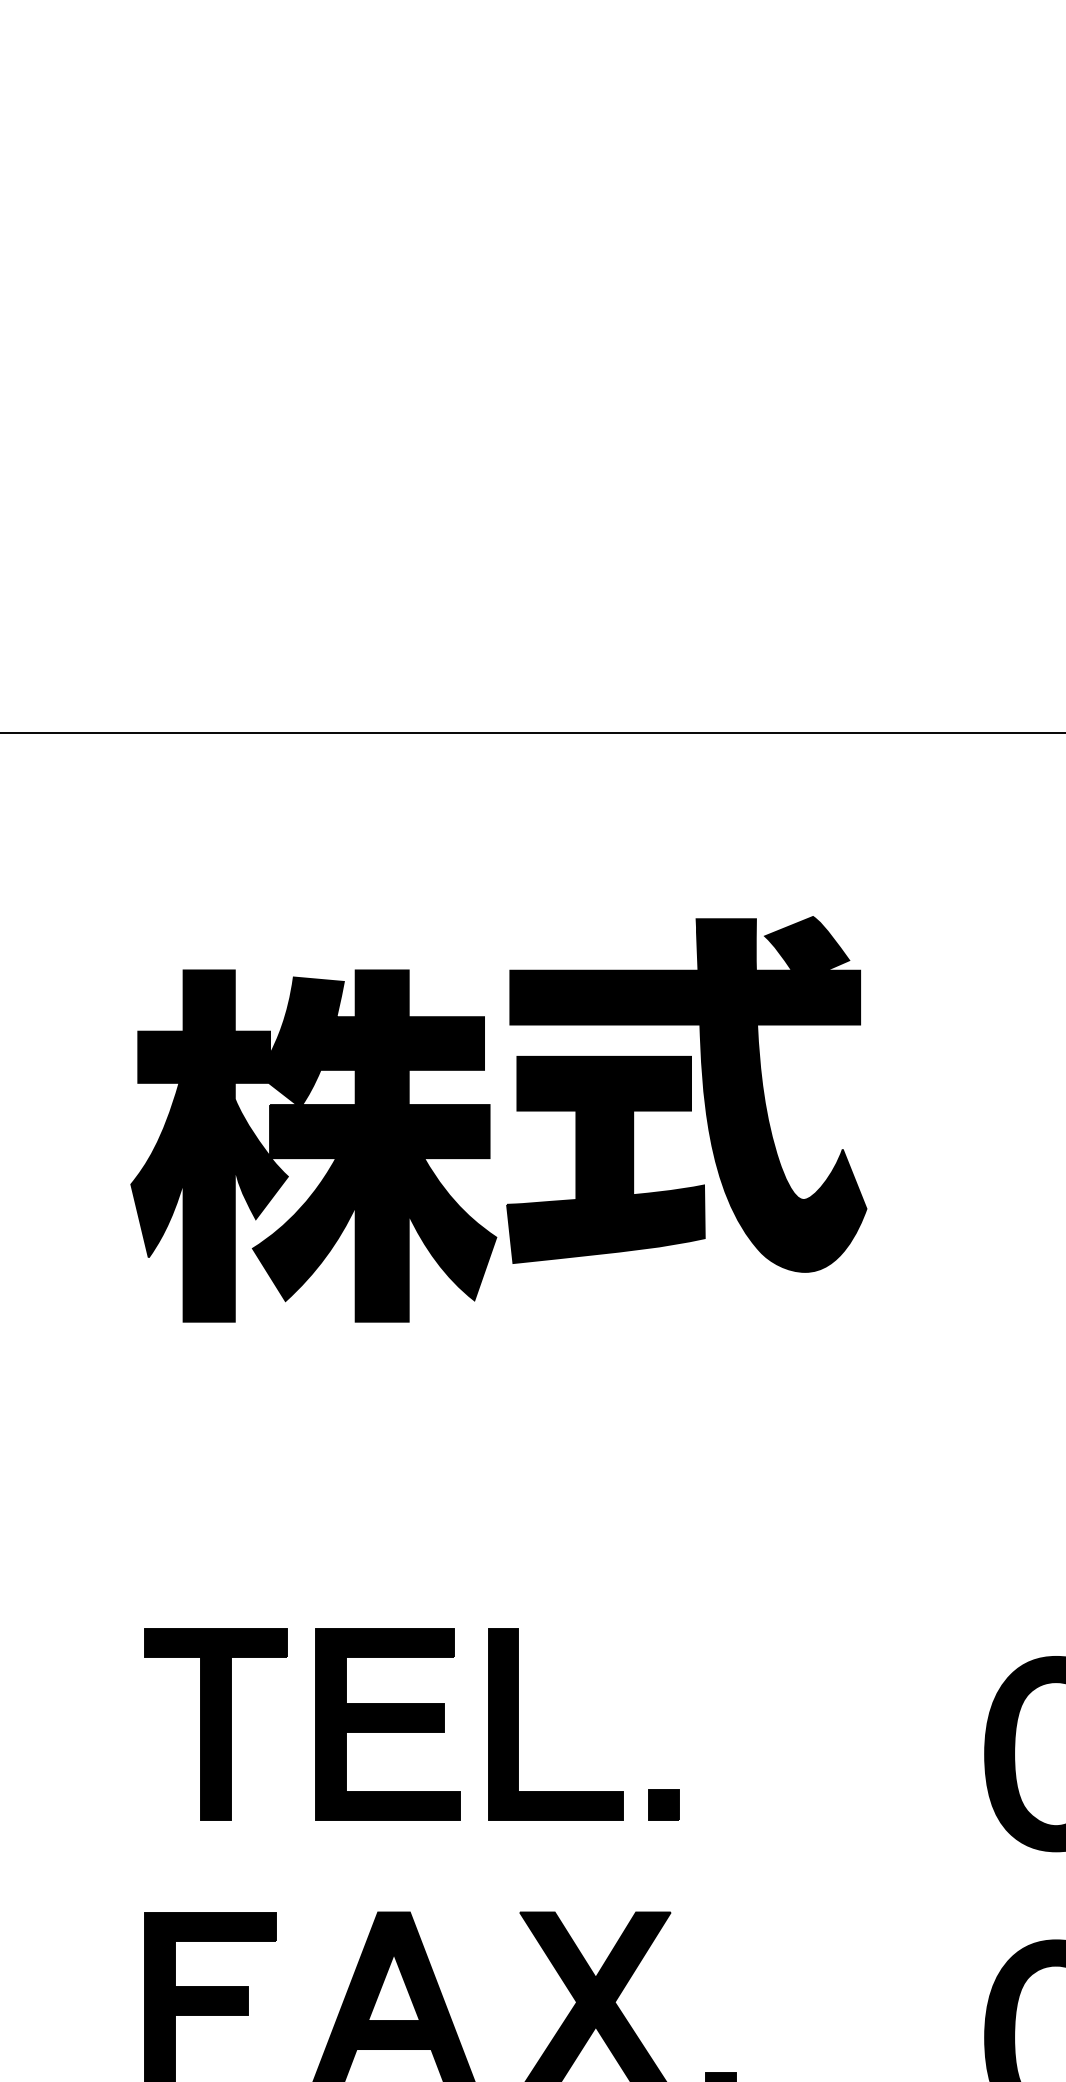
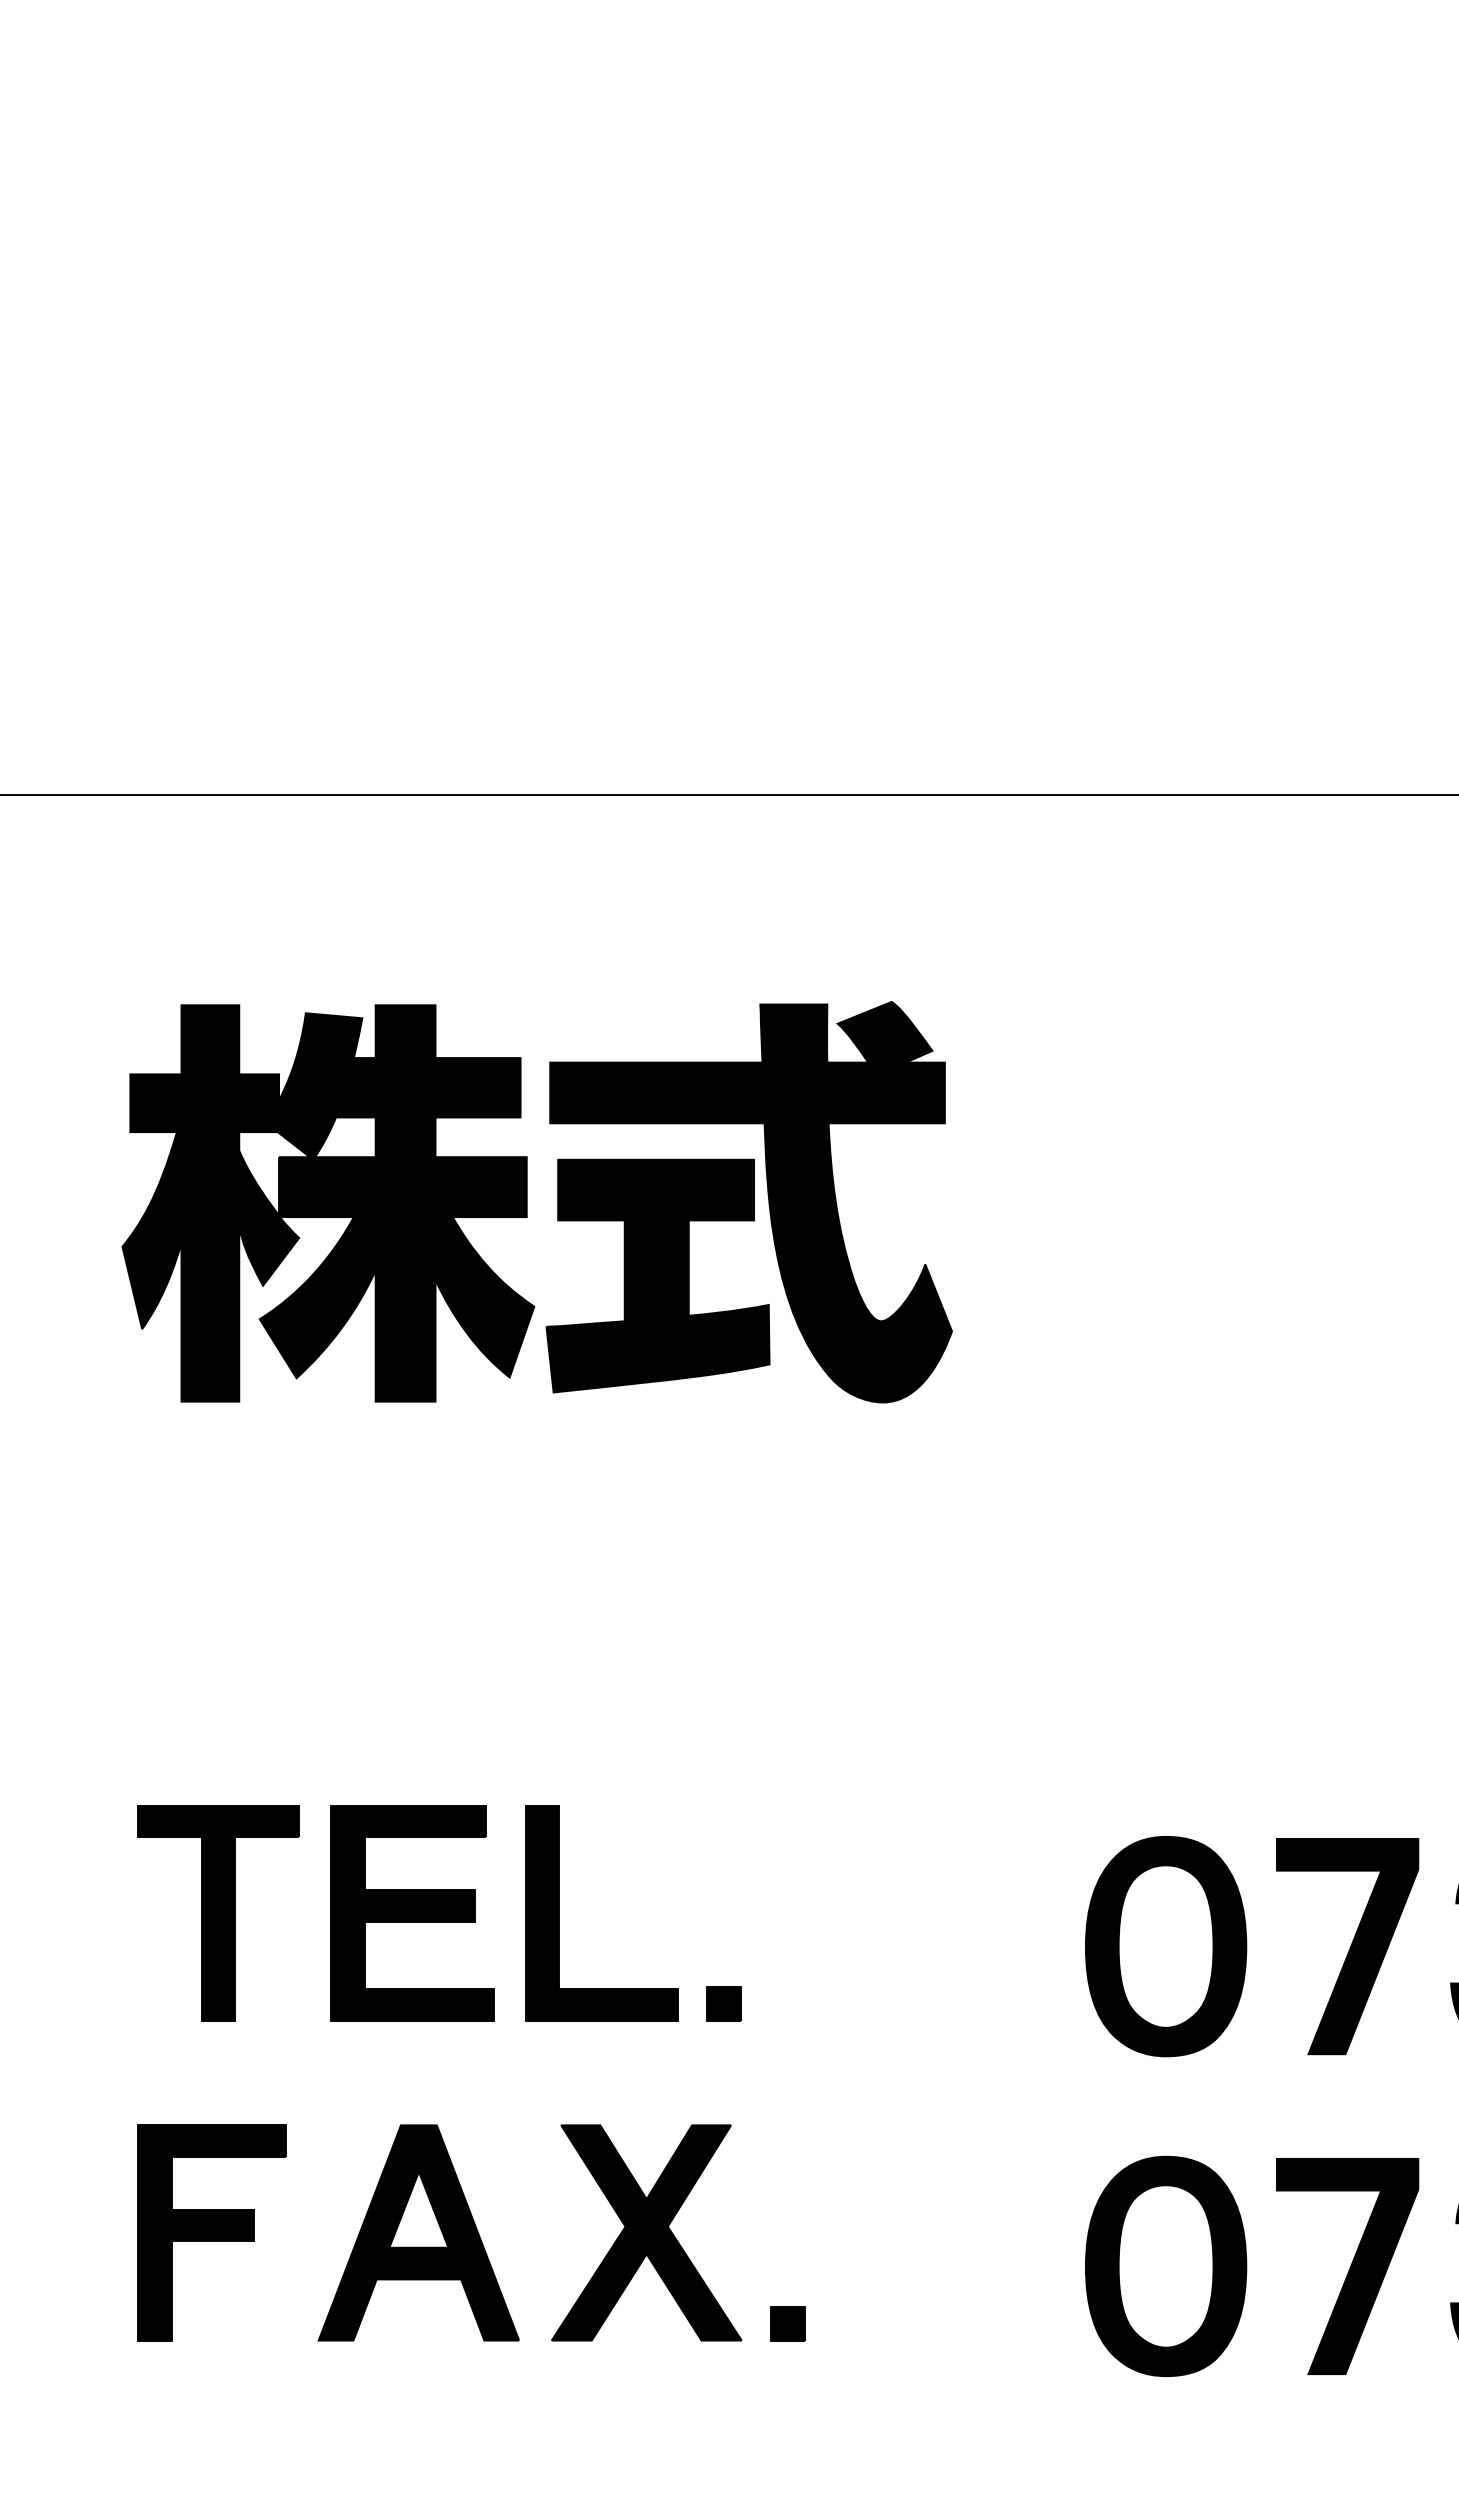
part: (313, 1146) -> (328, 1203), moved

